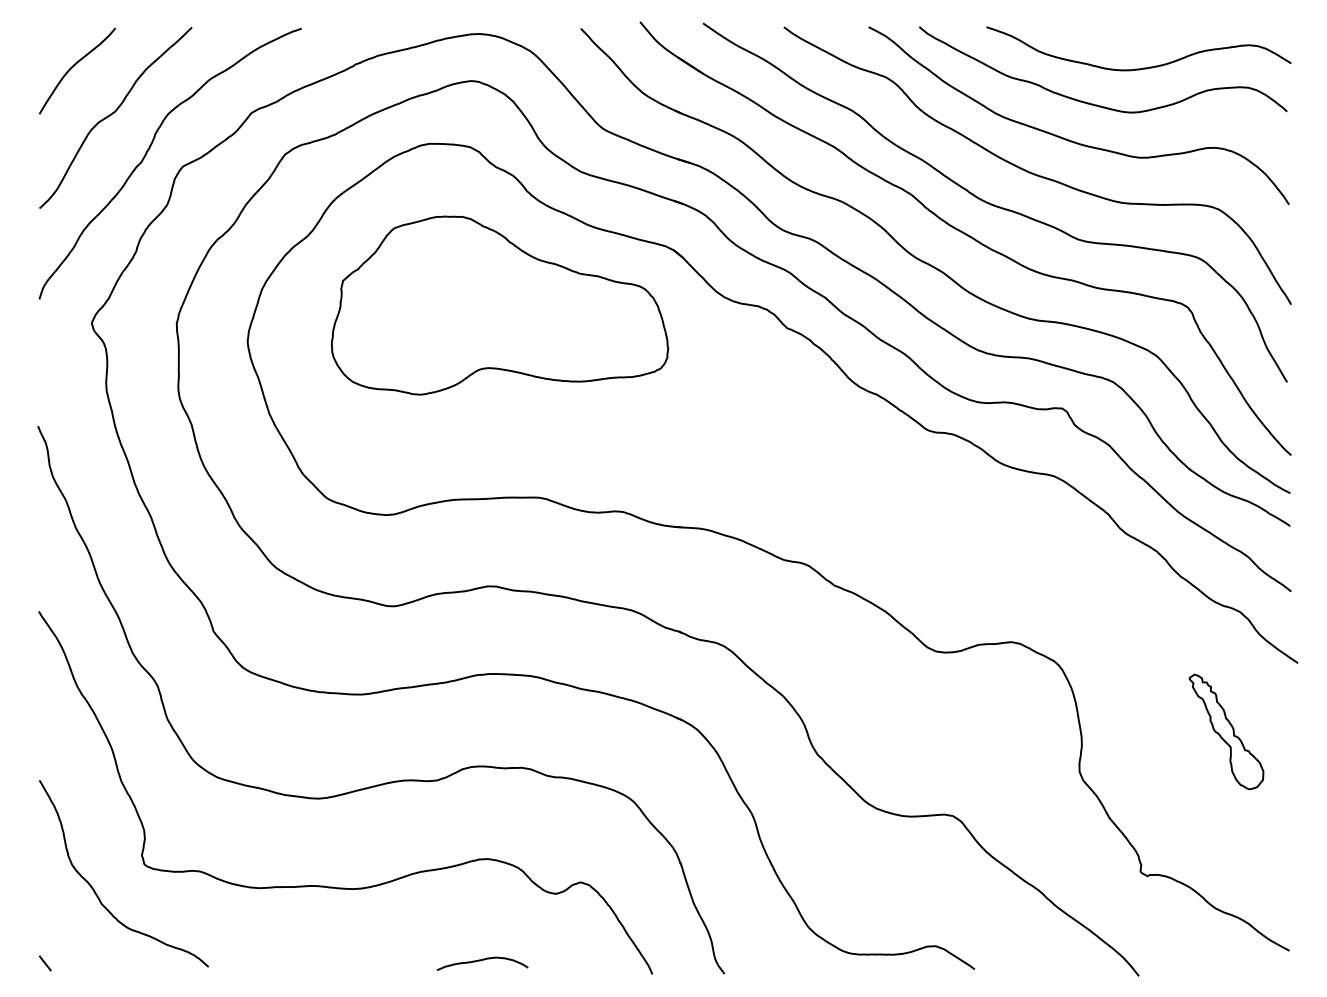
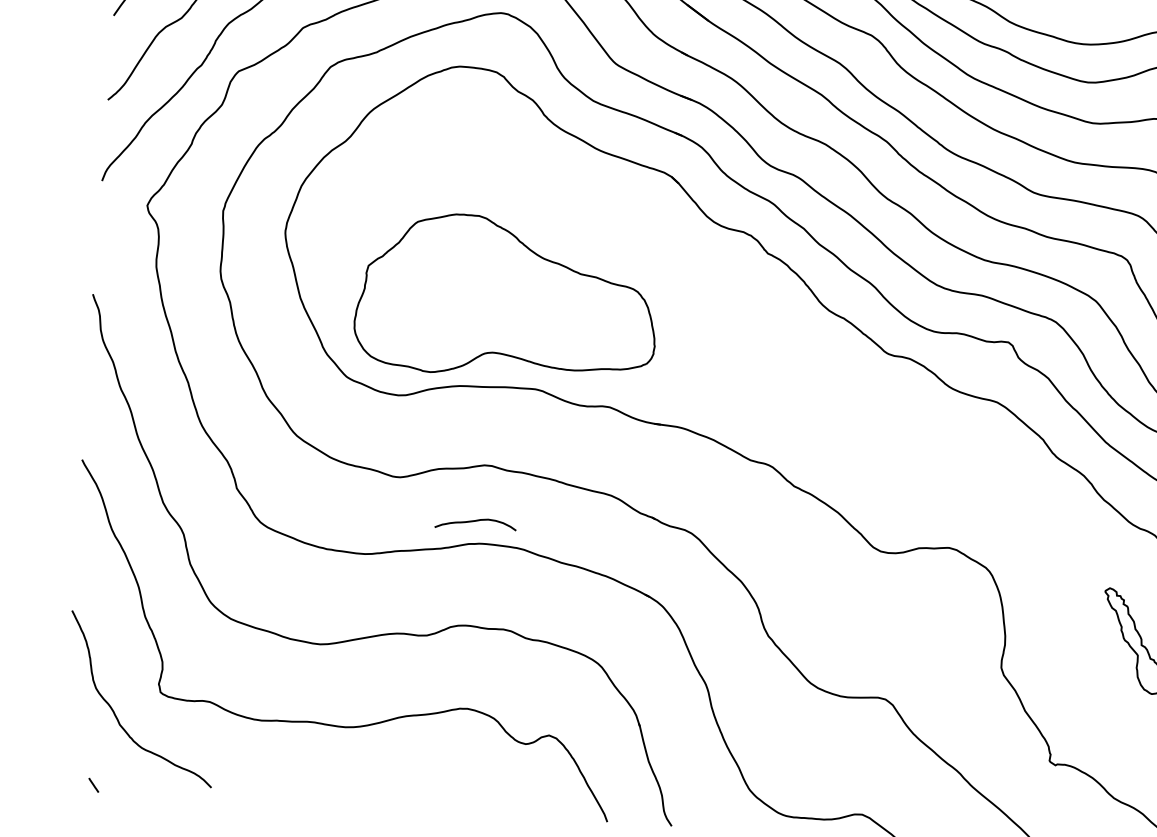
part: (499, 305) -> (506, 297), moved
curve: (480, 961) -> (473, 522), moved
line: (45, 963) -> (93, 785), moved

